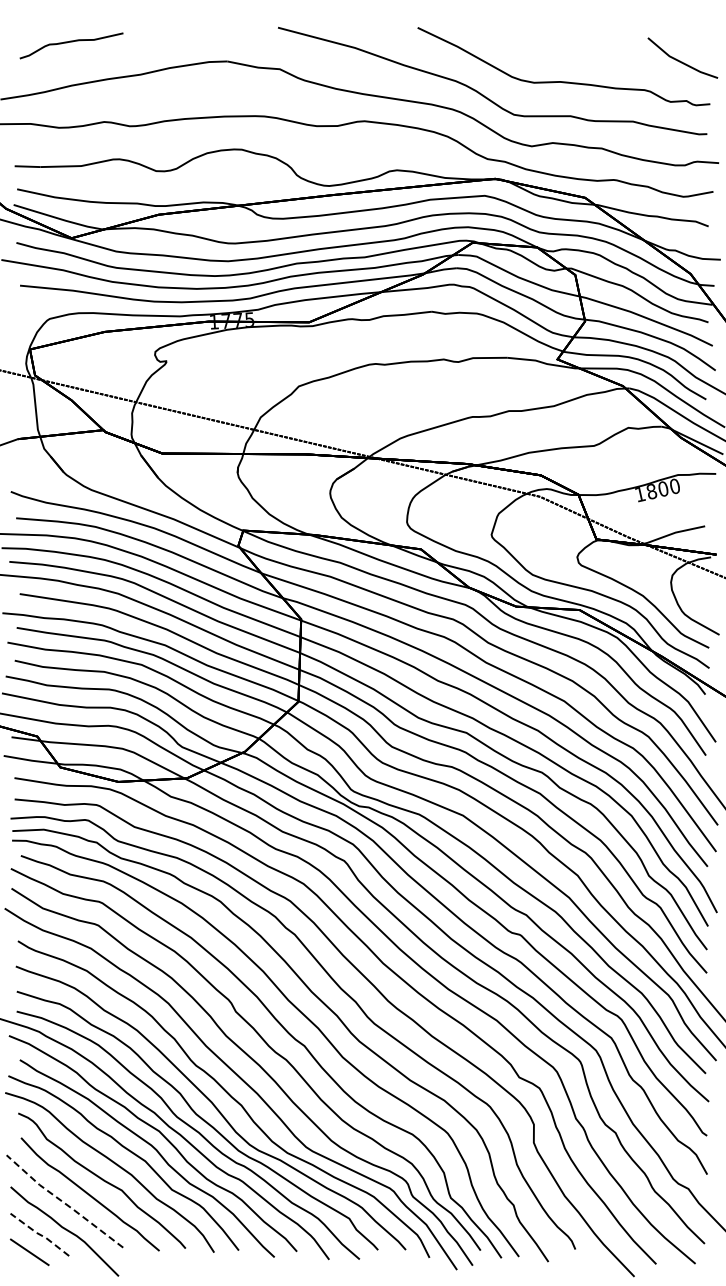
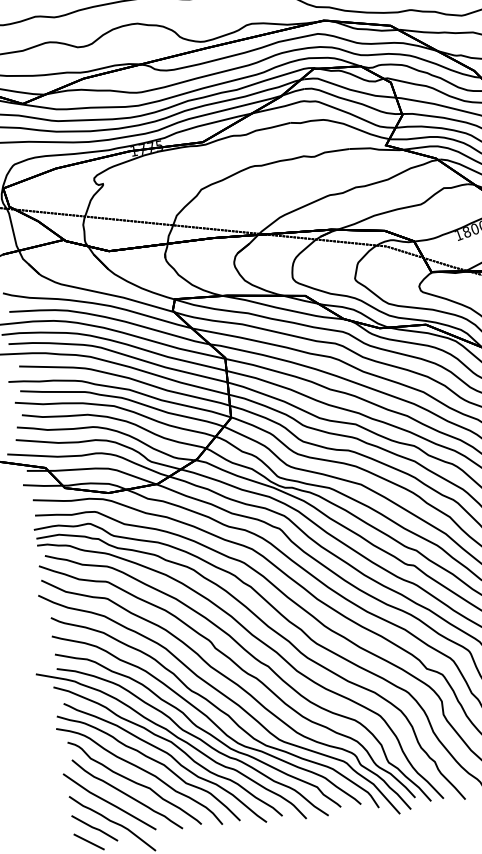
line: (63, 1202) -> (108, 802), dashed -> solid
line: (40, 1234) -> (95, 828), dashed -> solid

